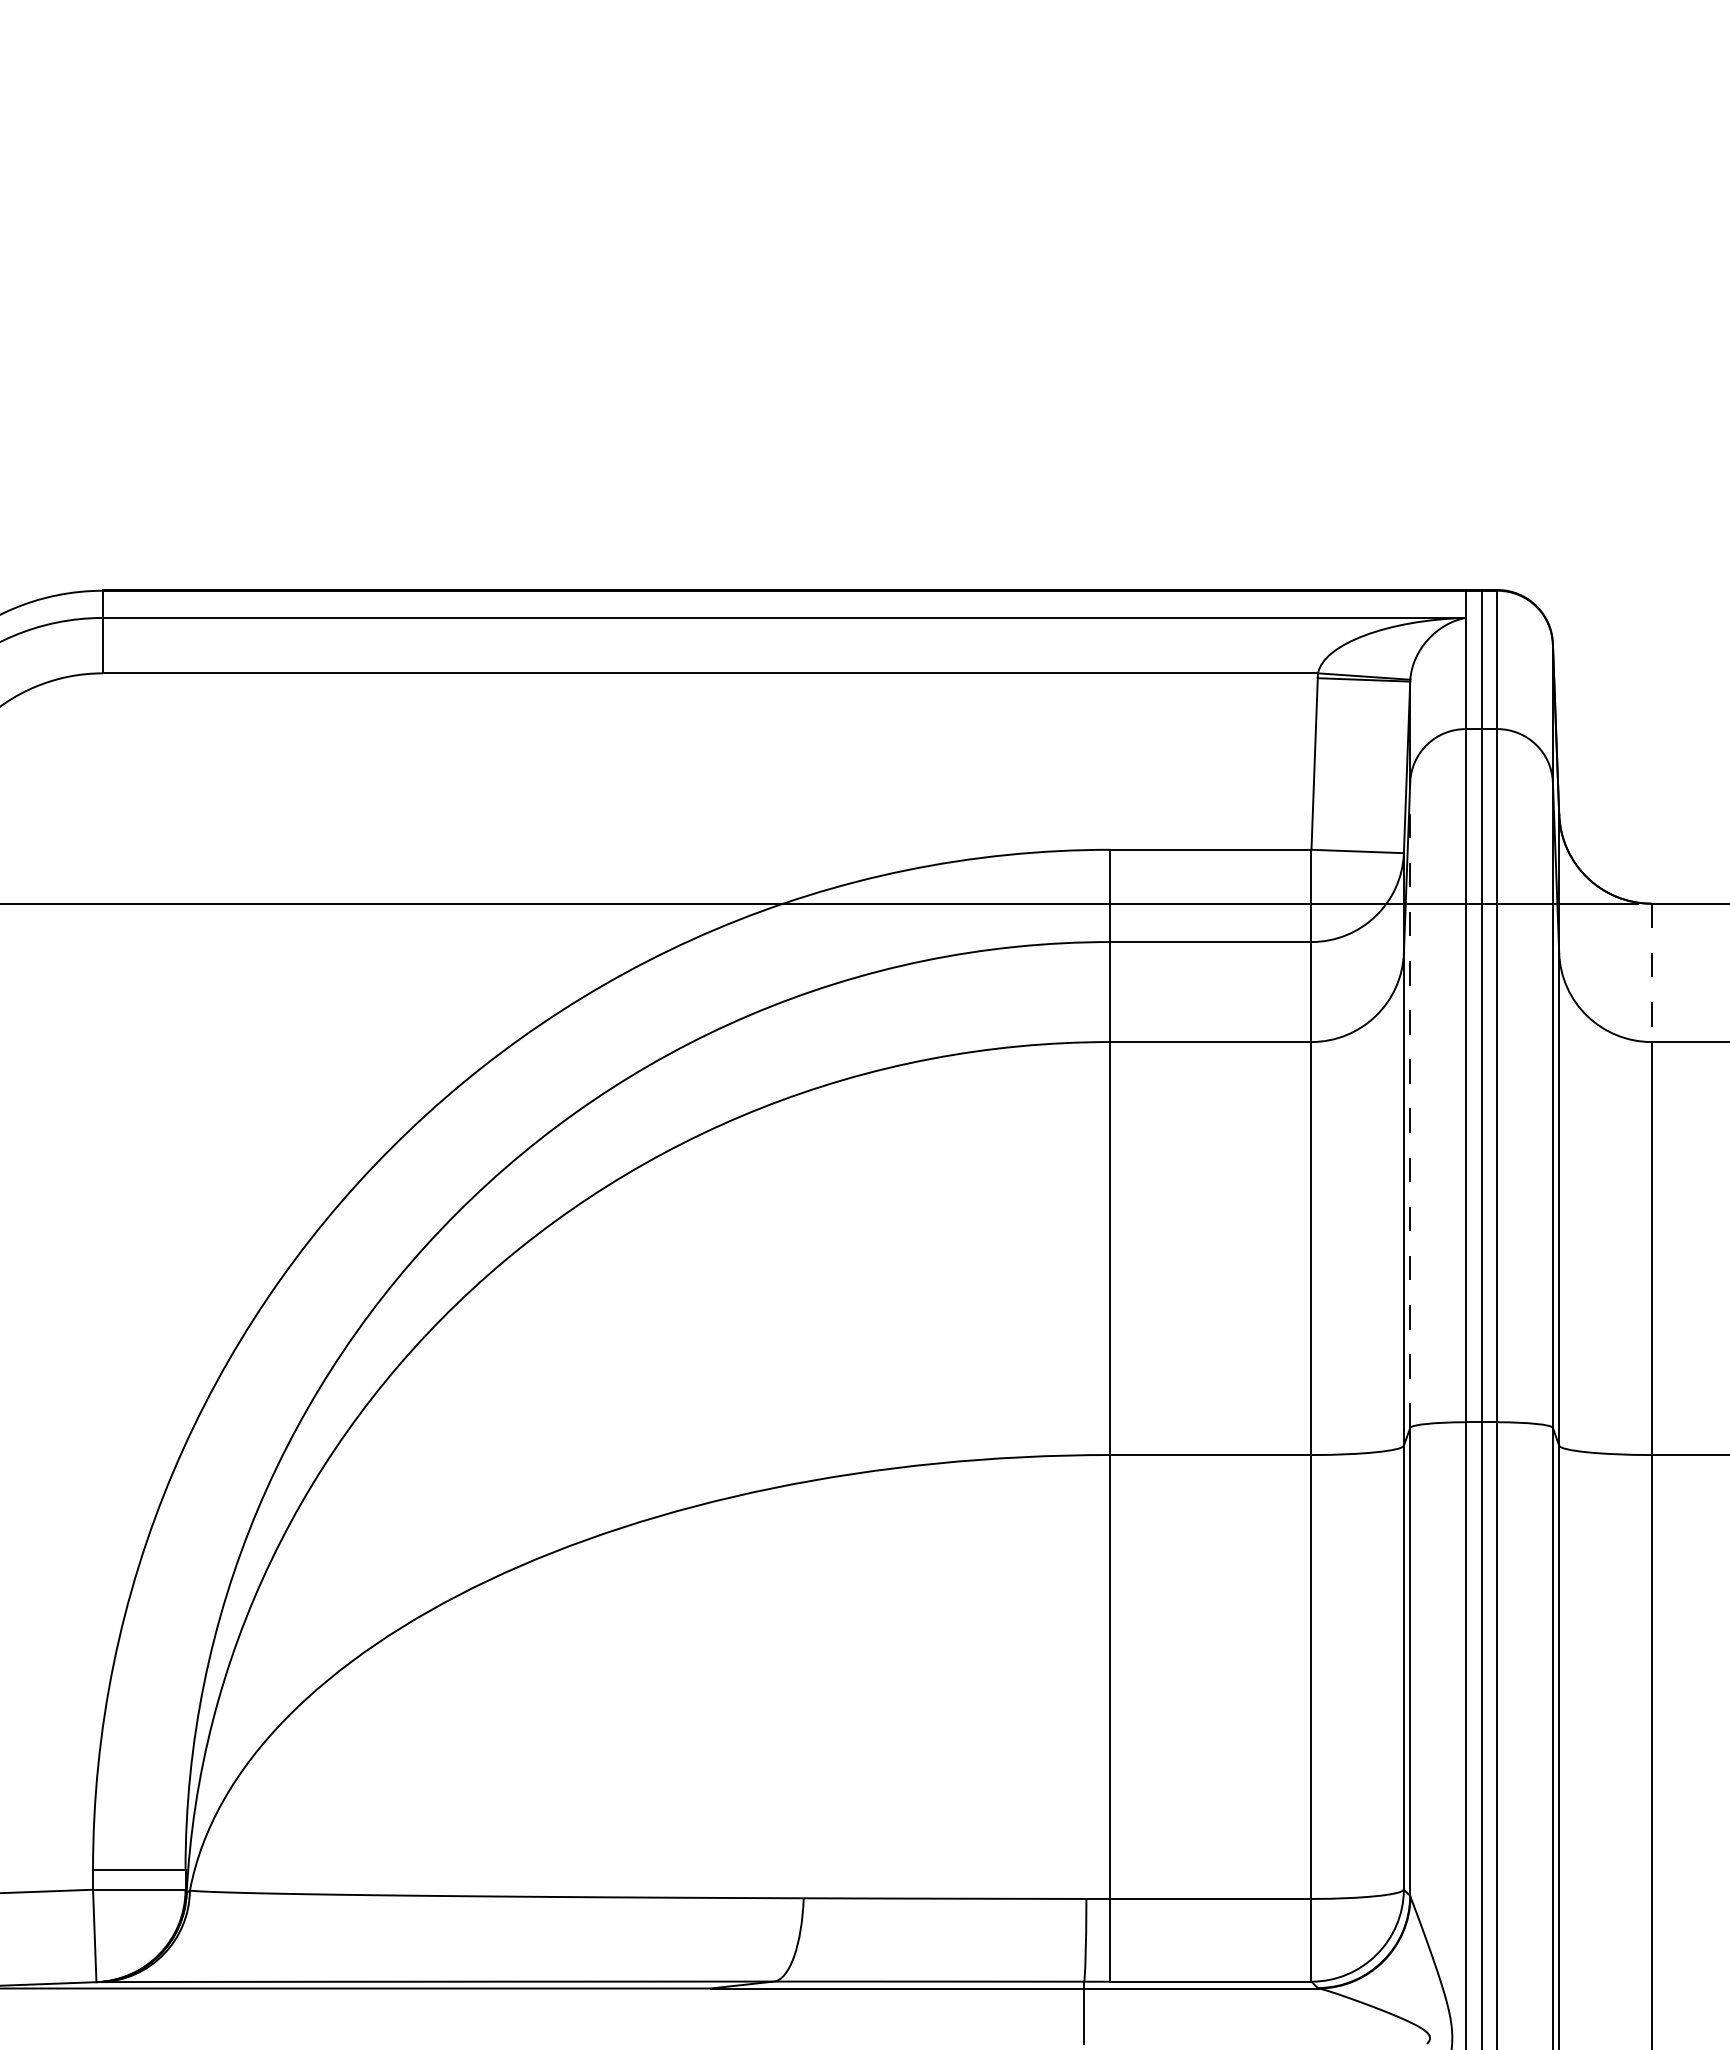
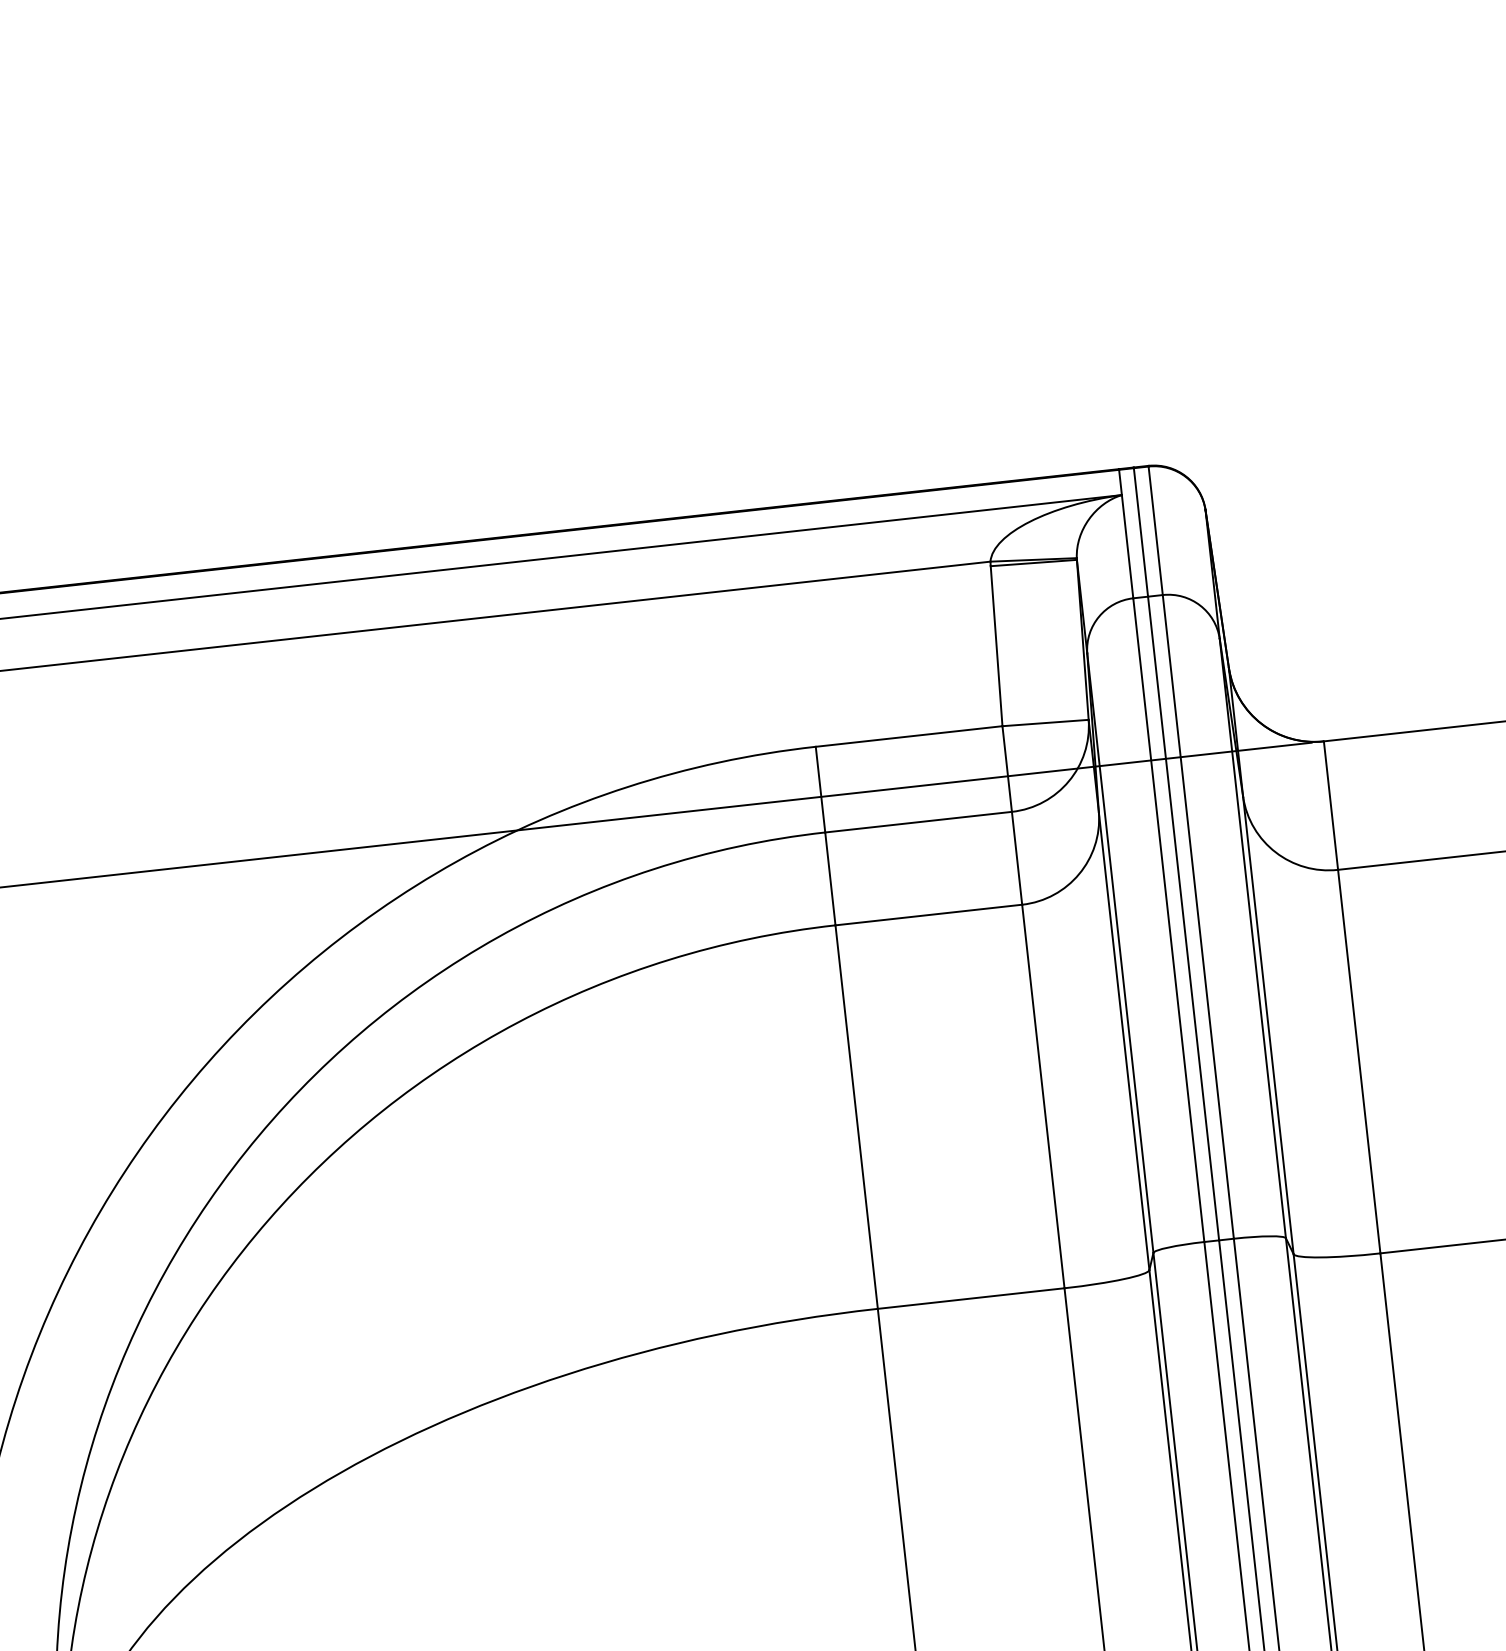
line: (1651, 973) -> (1330, 806), dashed -> solid
line: (1410, 1105) -> (1120, 953), dashed -> solid

